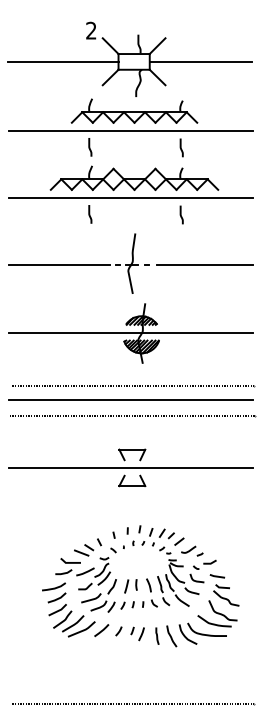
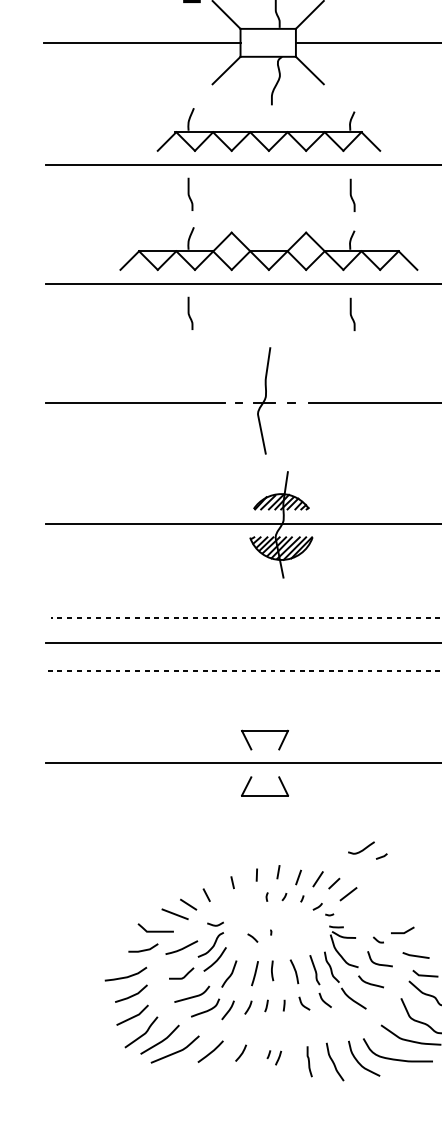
part: (117, 549) -> (259, 936), moved
part: (192, 550) -> (368, 849), moved
part: (137, 633) -> (274, 1056), size x0.6

